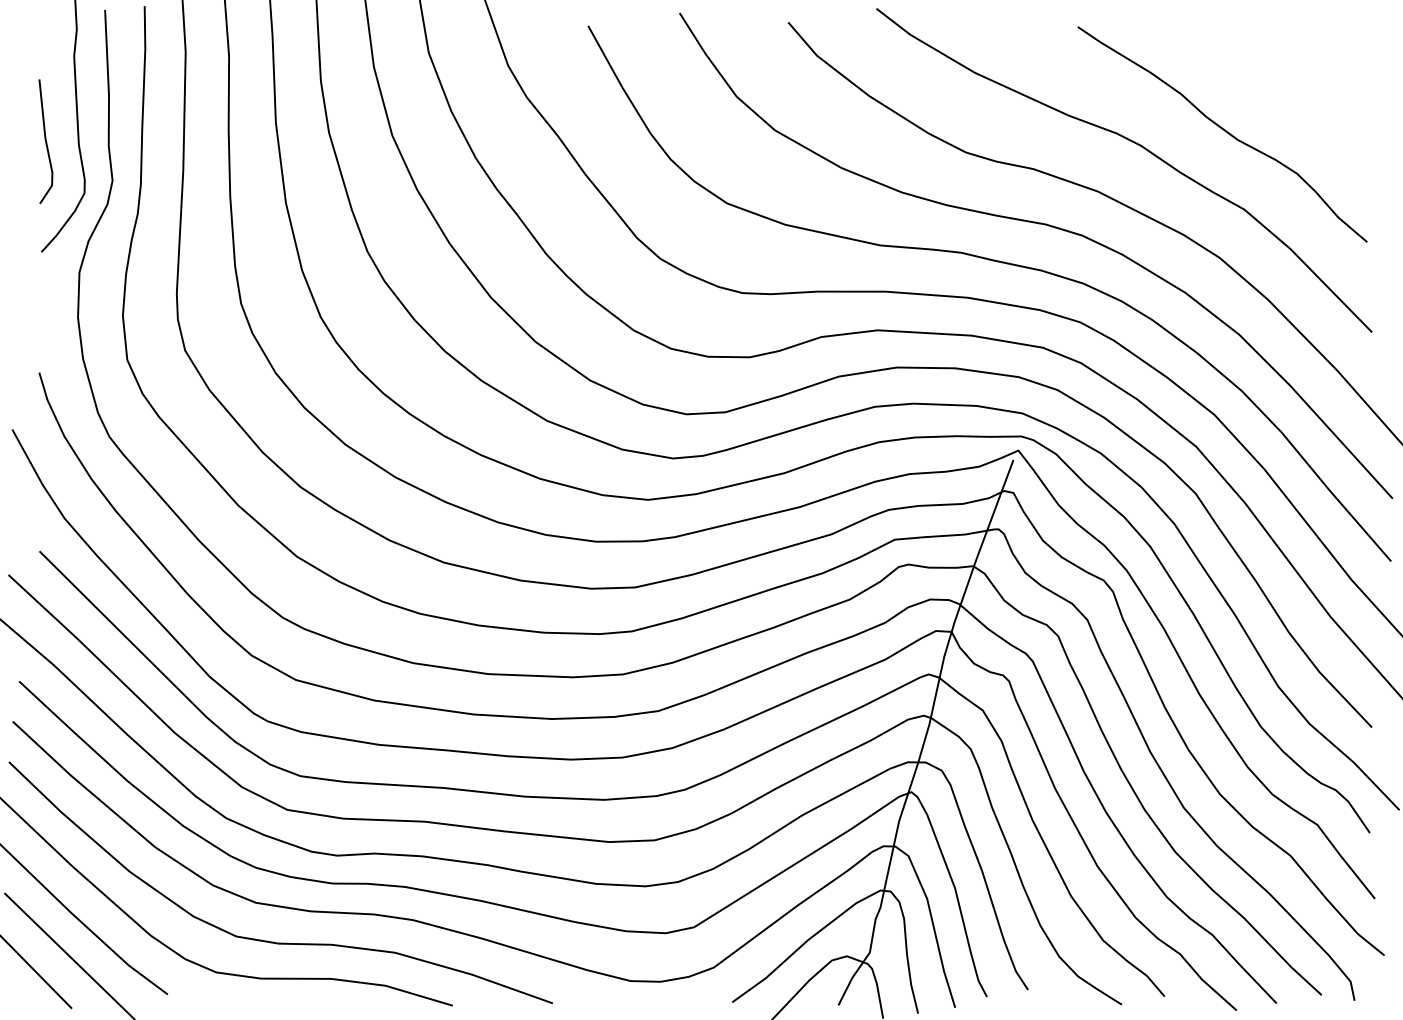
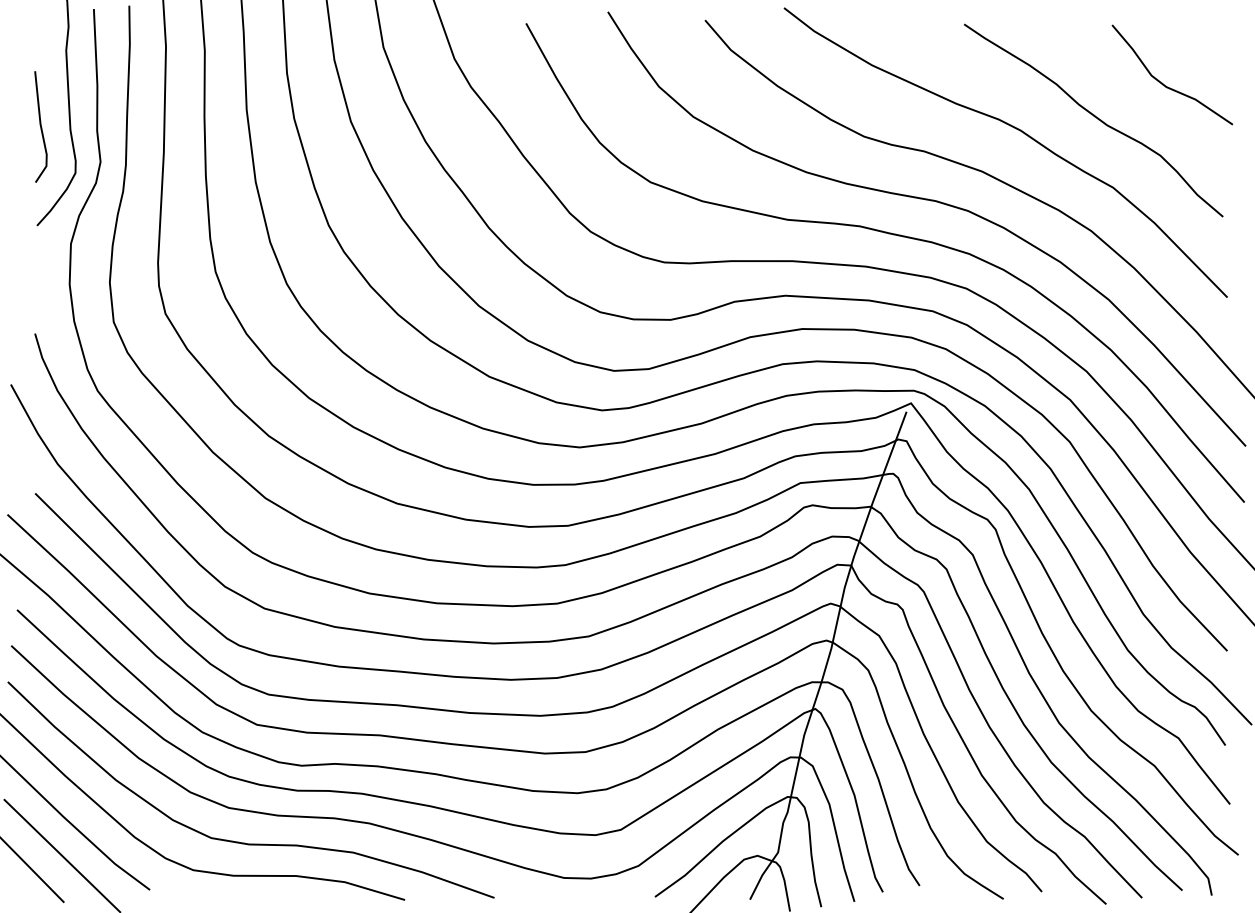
part: (1302, 94) -> (1165, 84), added

